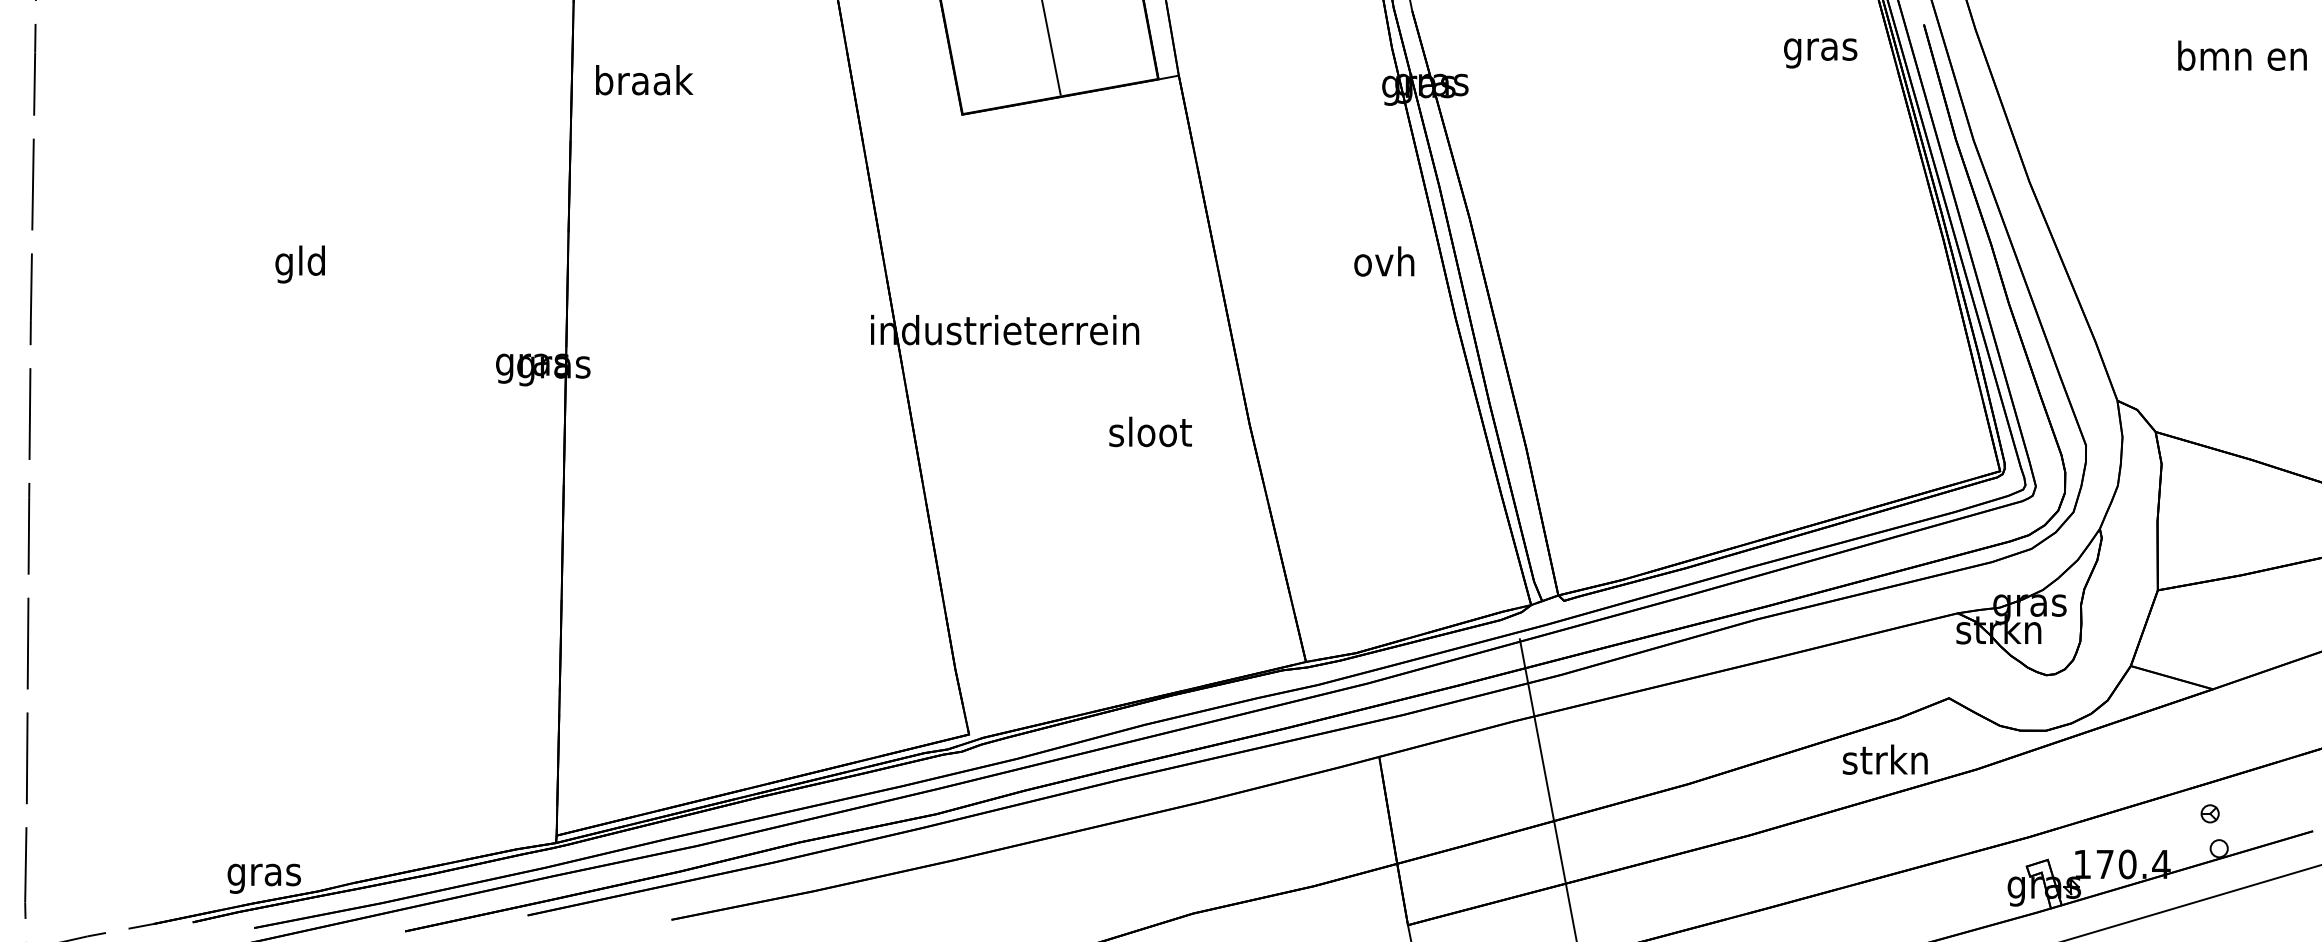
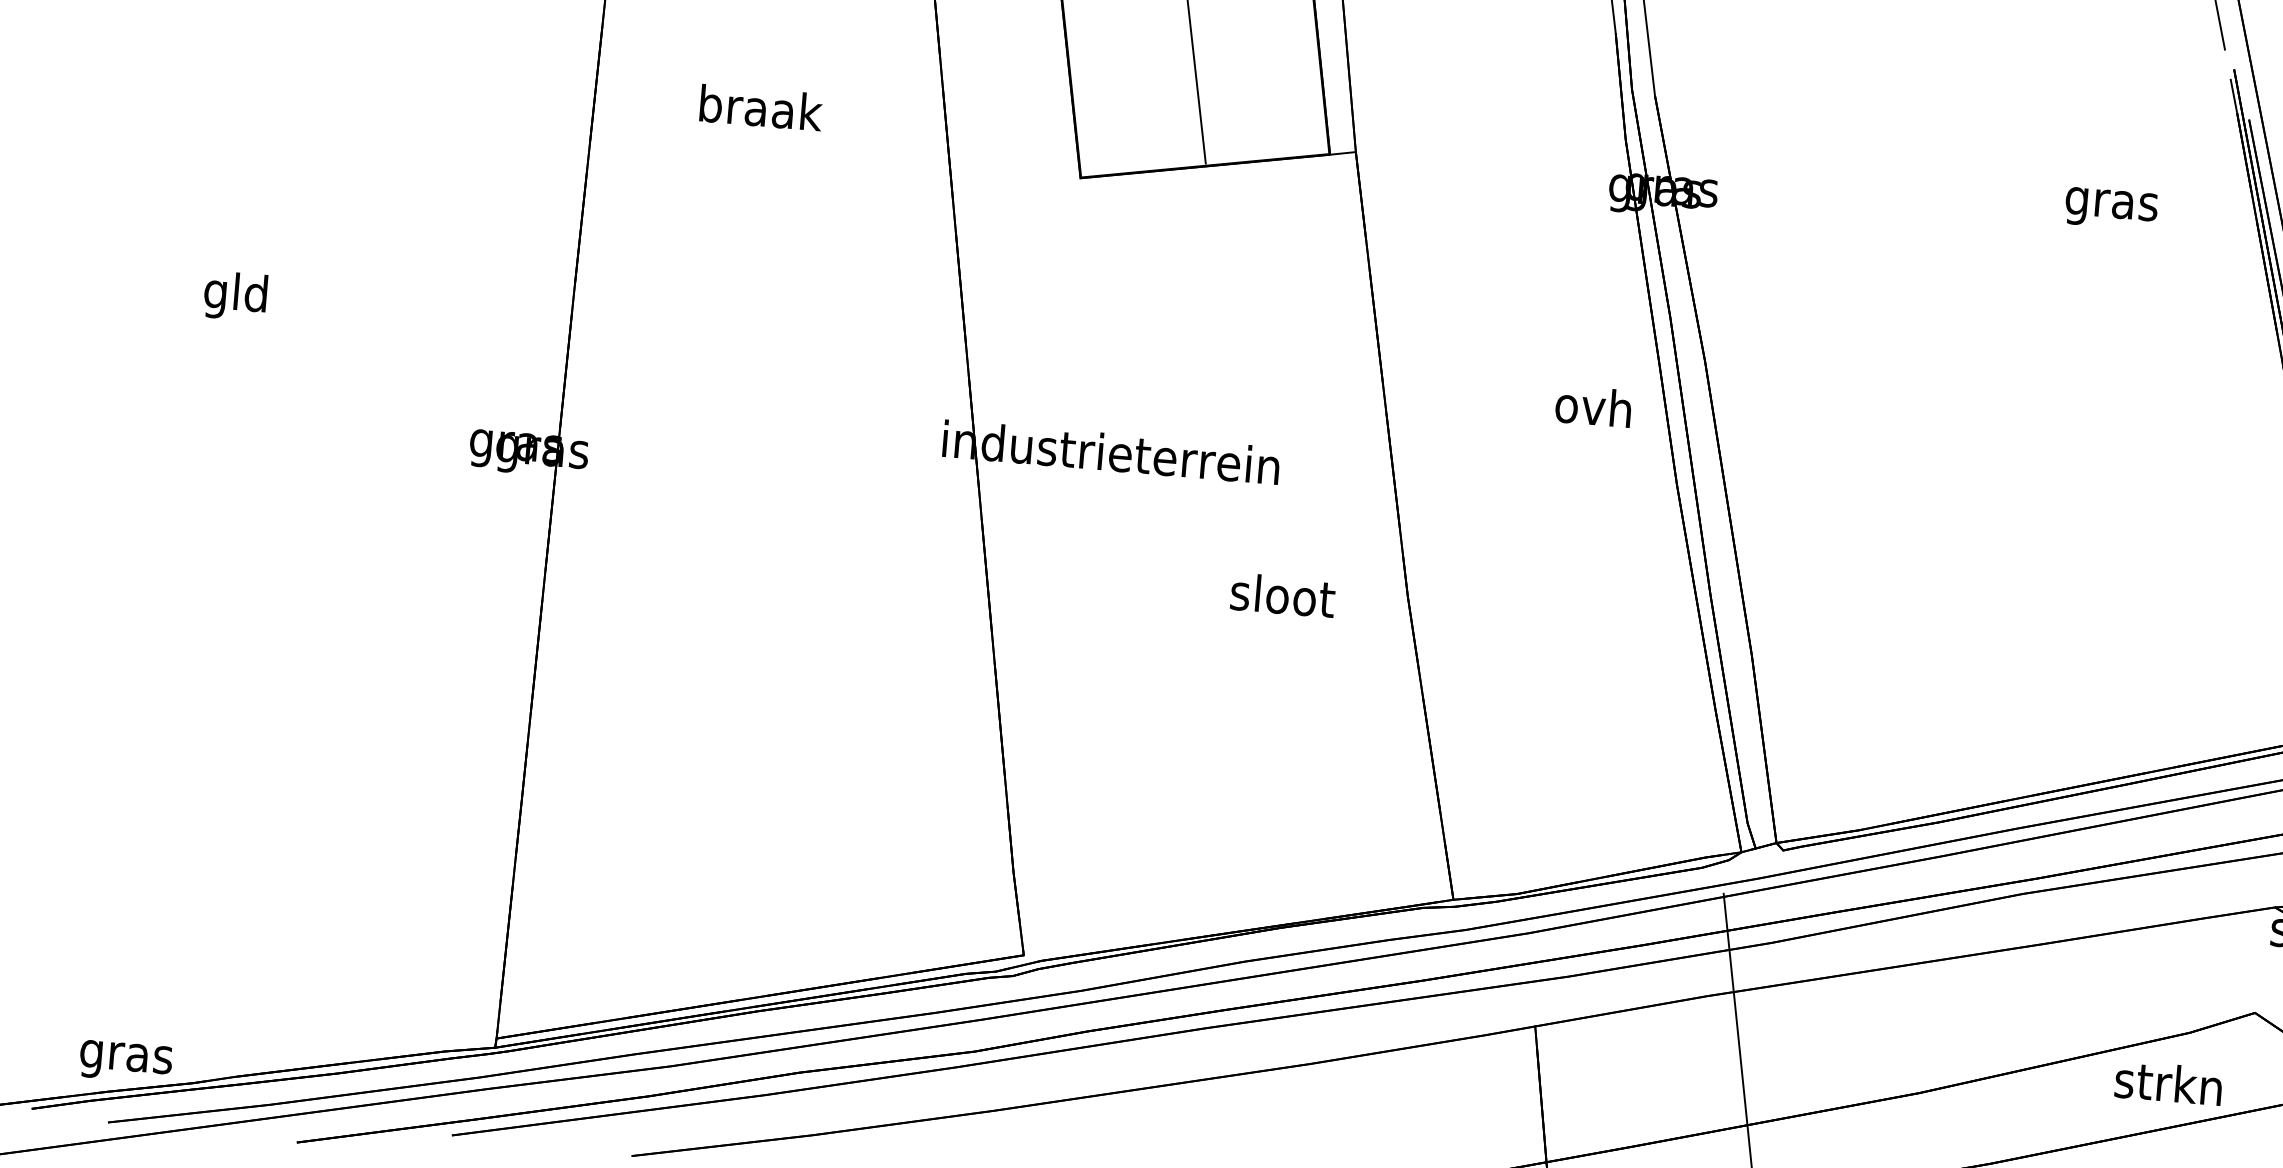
text: (1820, 53) -> (2111, 209), moved
text: (644, 80) -> (761, 108), moved

